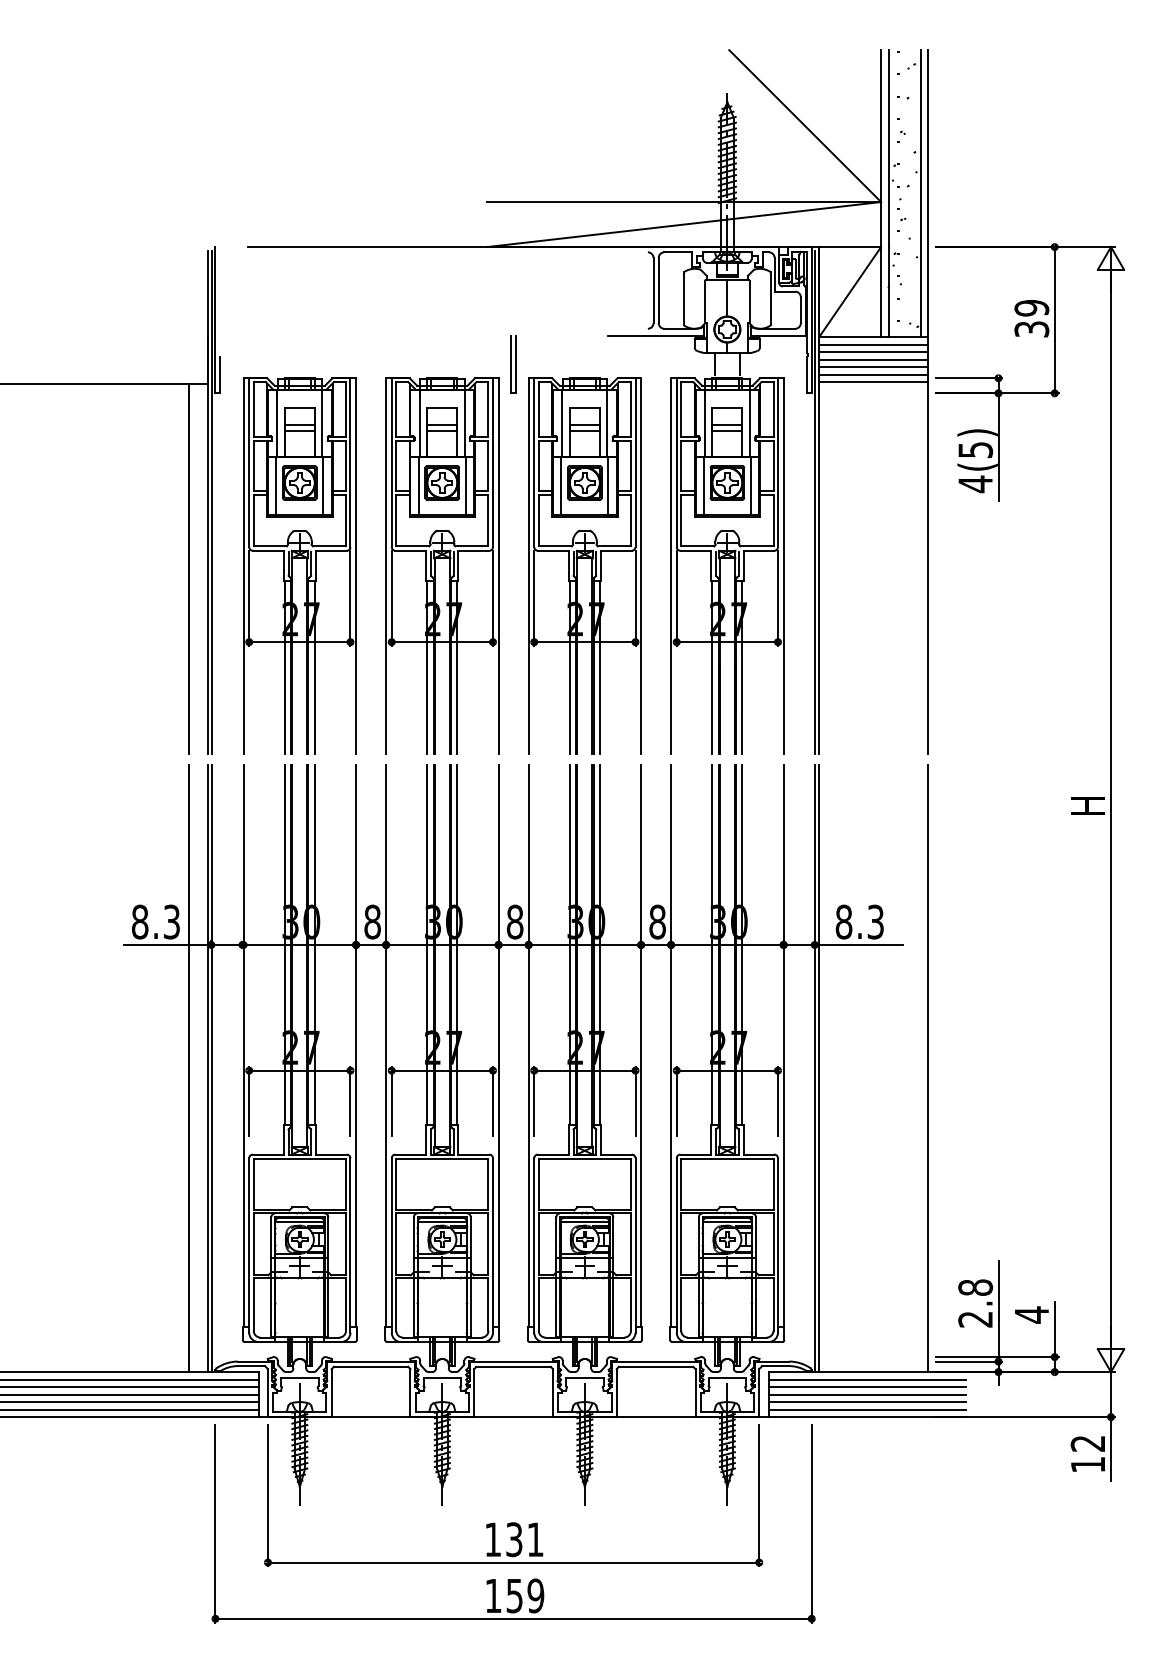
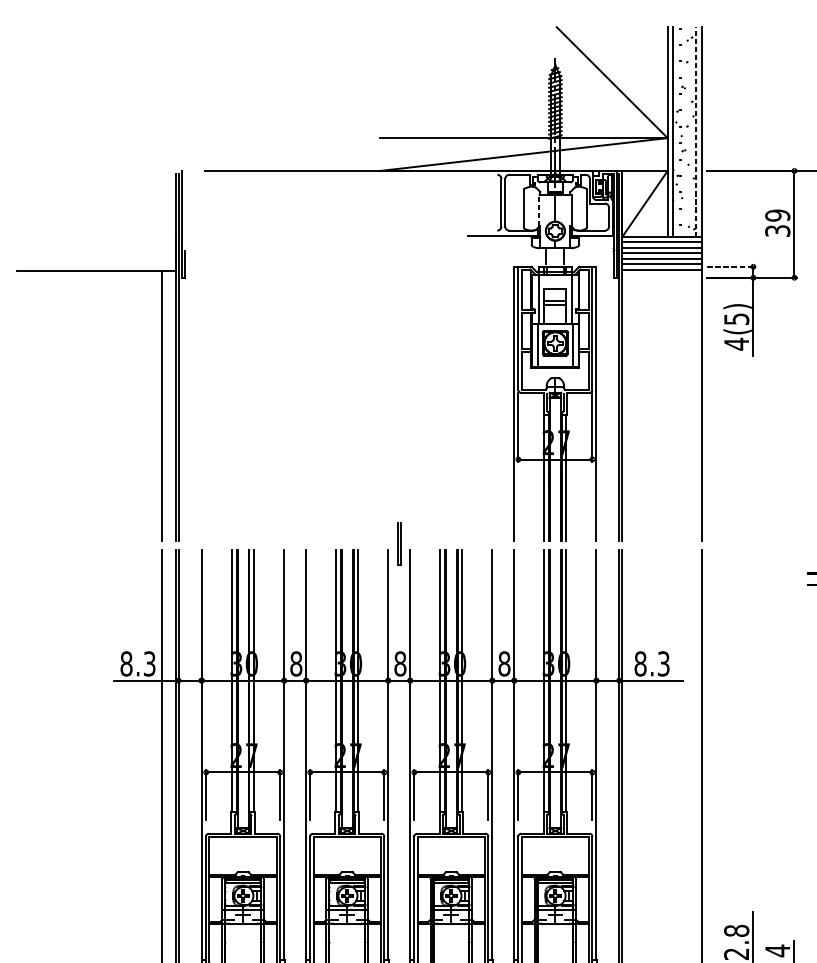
line: (920, 193) -> (696, 131), solid -> dashed
line: (705, 301) -> (539, 210), solid -> dashed
part: (513, 364) -> (399, 543), moved
line: (969, 378) -> (732, 266), solid -> dashed
part: (299, 565) -> (242, 403), removed
part: (442, 565) -> (347, 403), removed
part: (584, 565) -> (451, 403), removed

